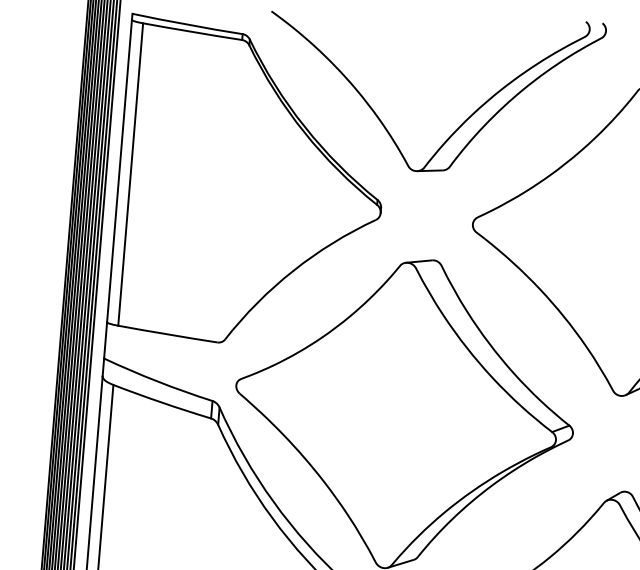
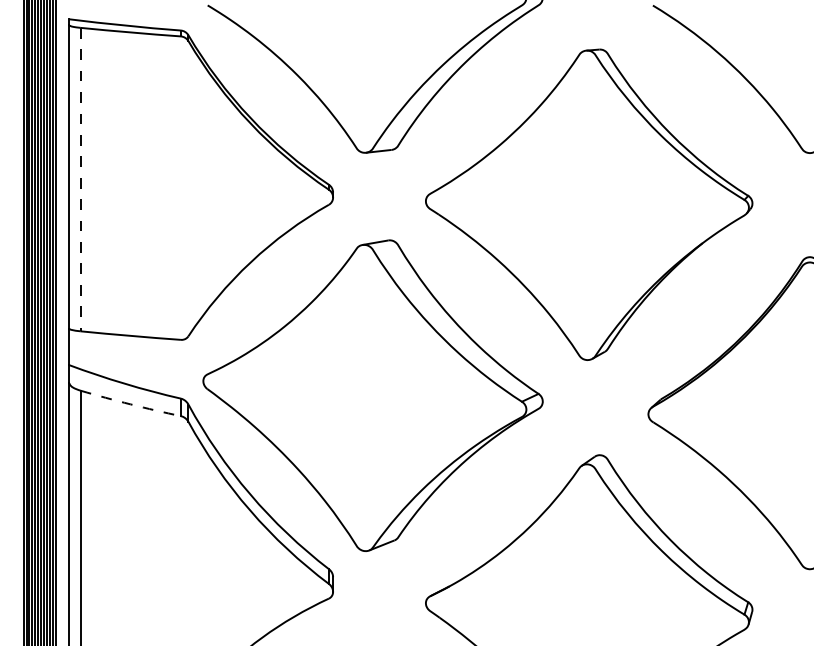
line: (130, 174) -> (80, 179), solid -> dashed
arc: (161, 402) -> (130, 404), solid -> dashed

